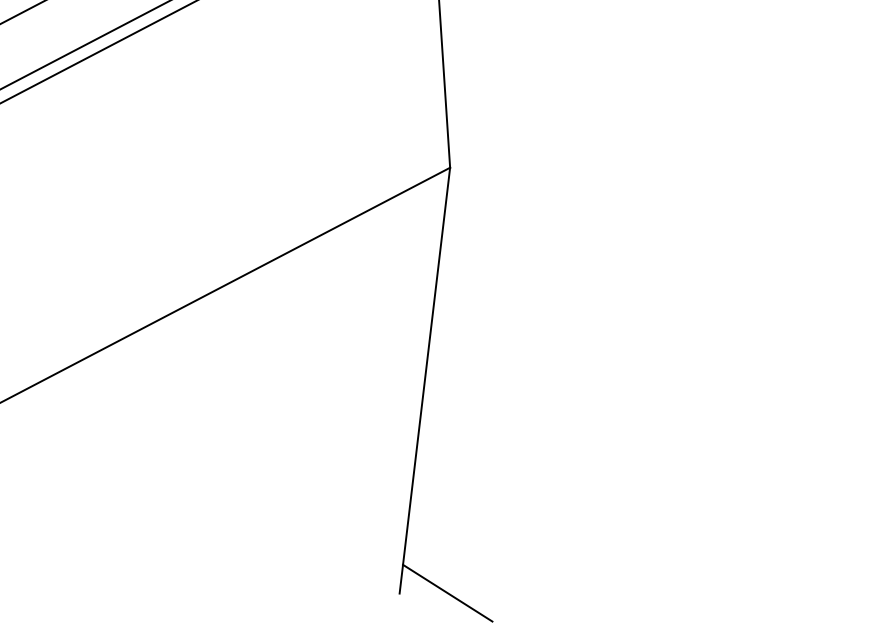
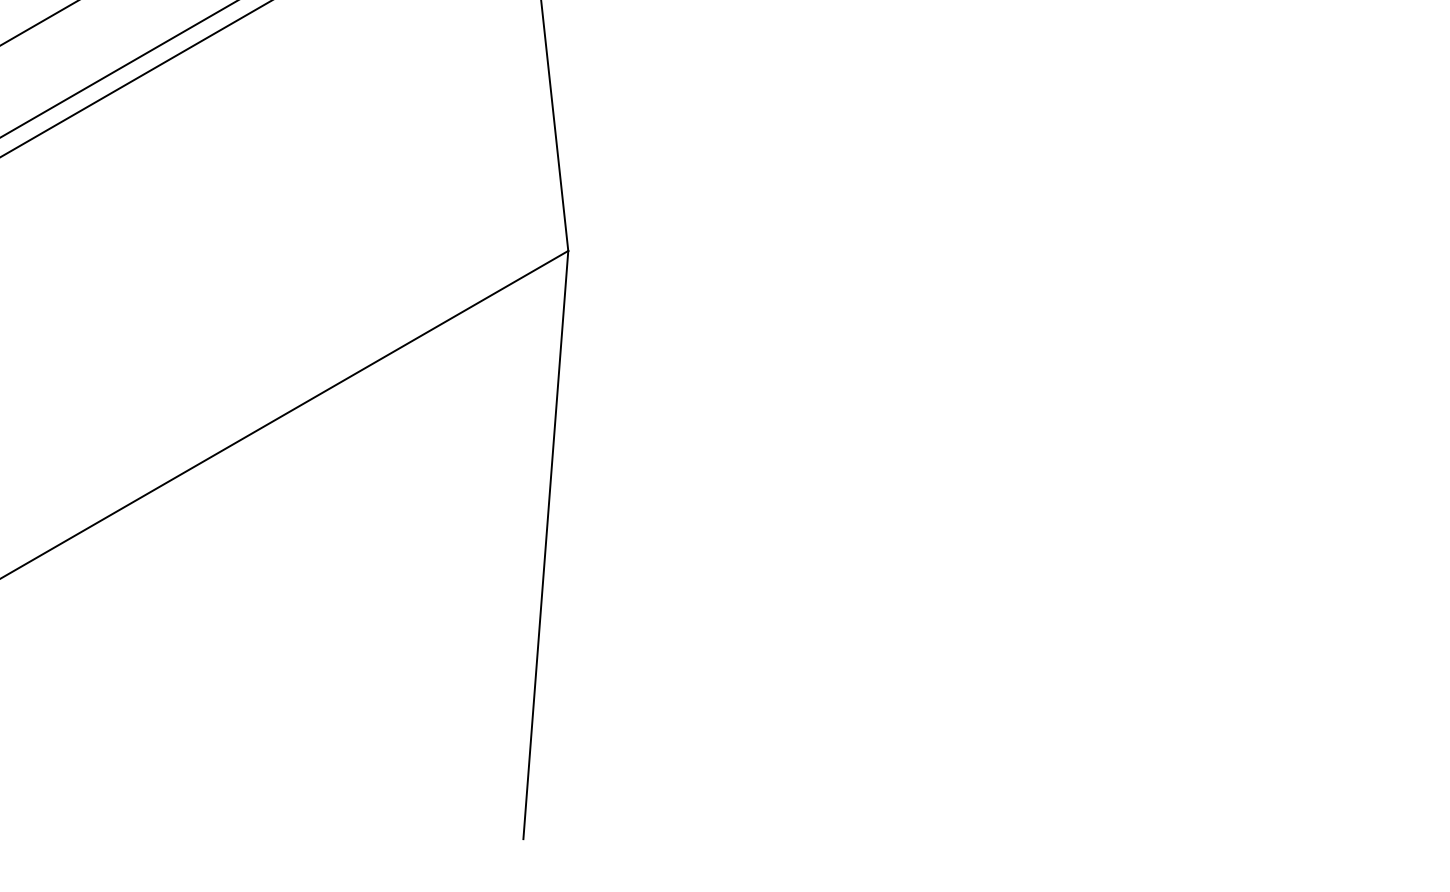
line: (447, 592) -> (589, 835), removed

